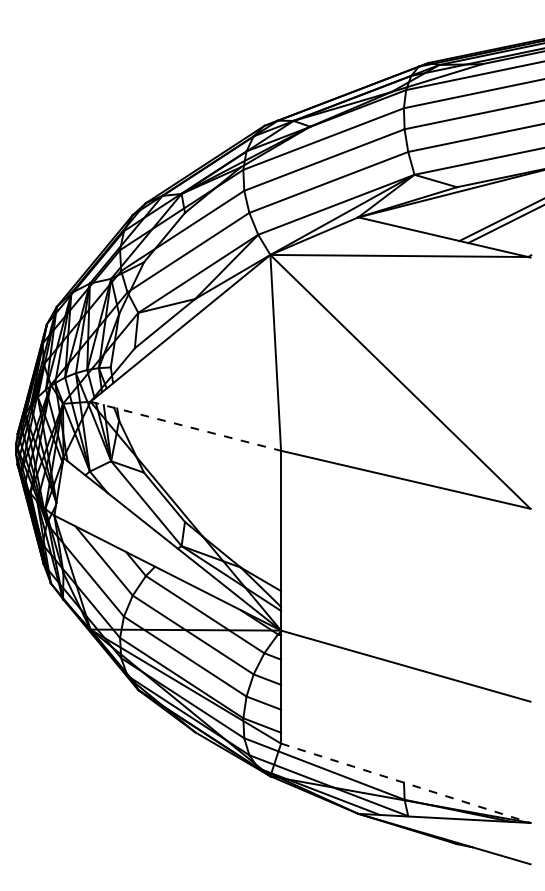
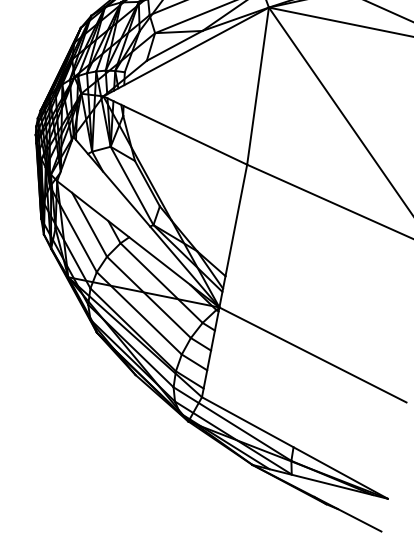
line: (186, 426) -> (175, 130), dashed -> solid
line: (405, 783) -> (294, 448), dashed -> solid

